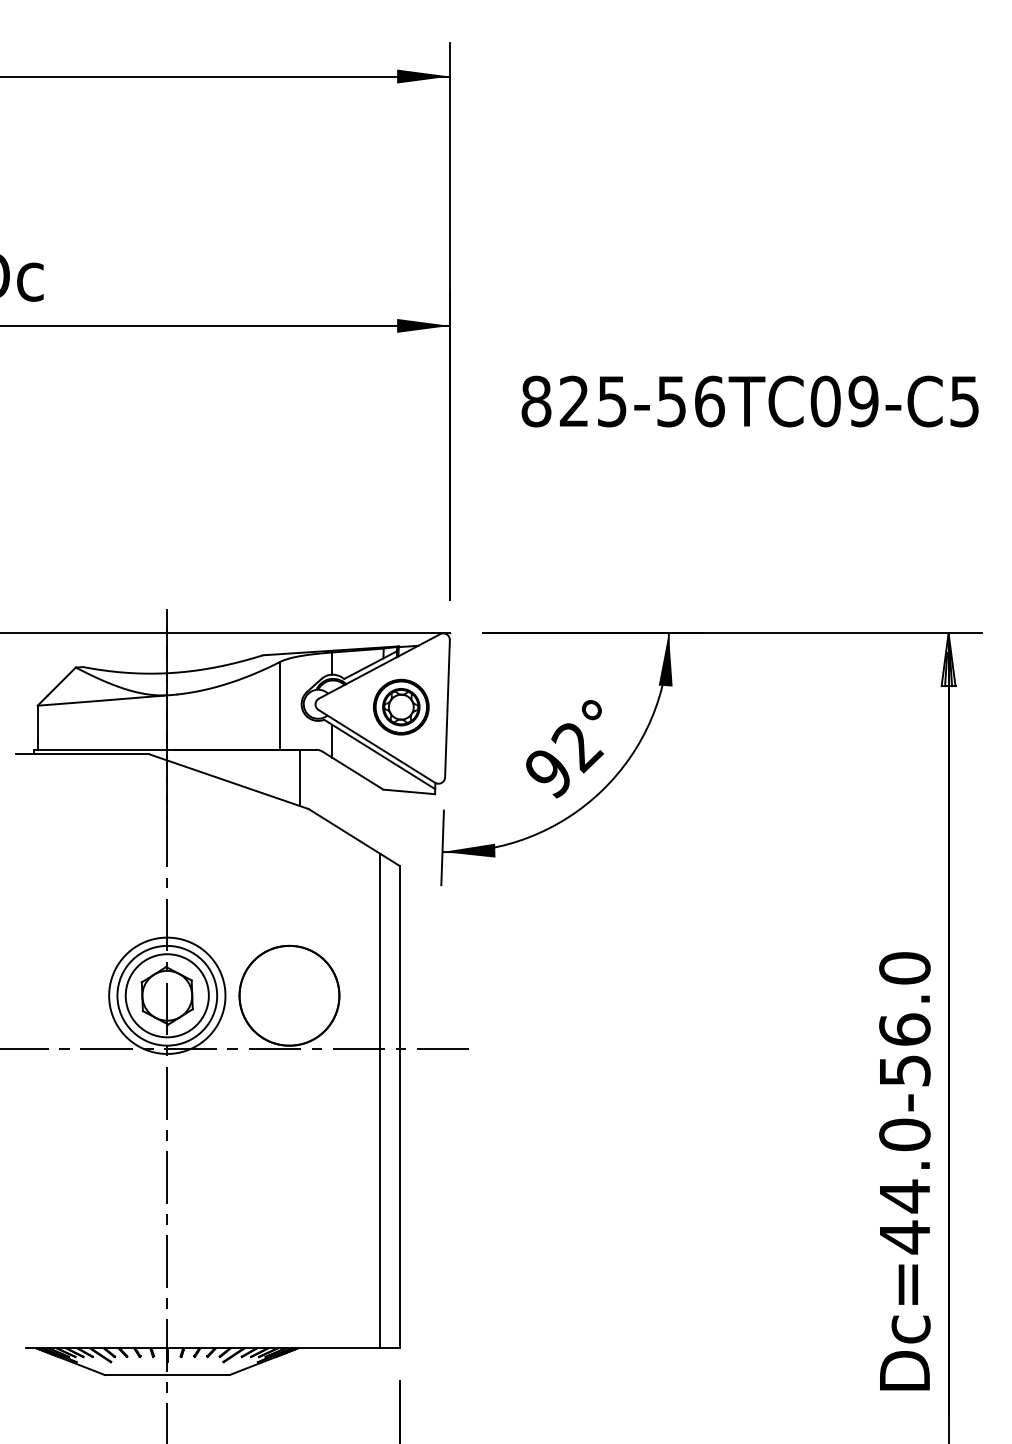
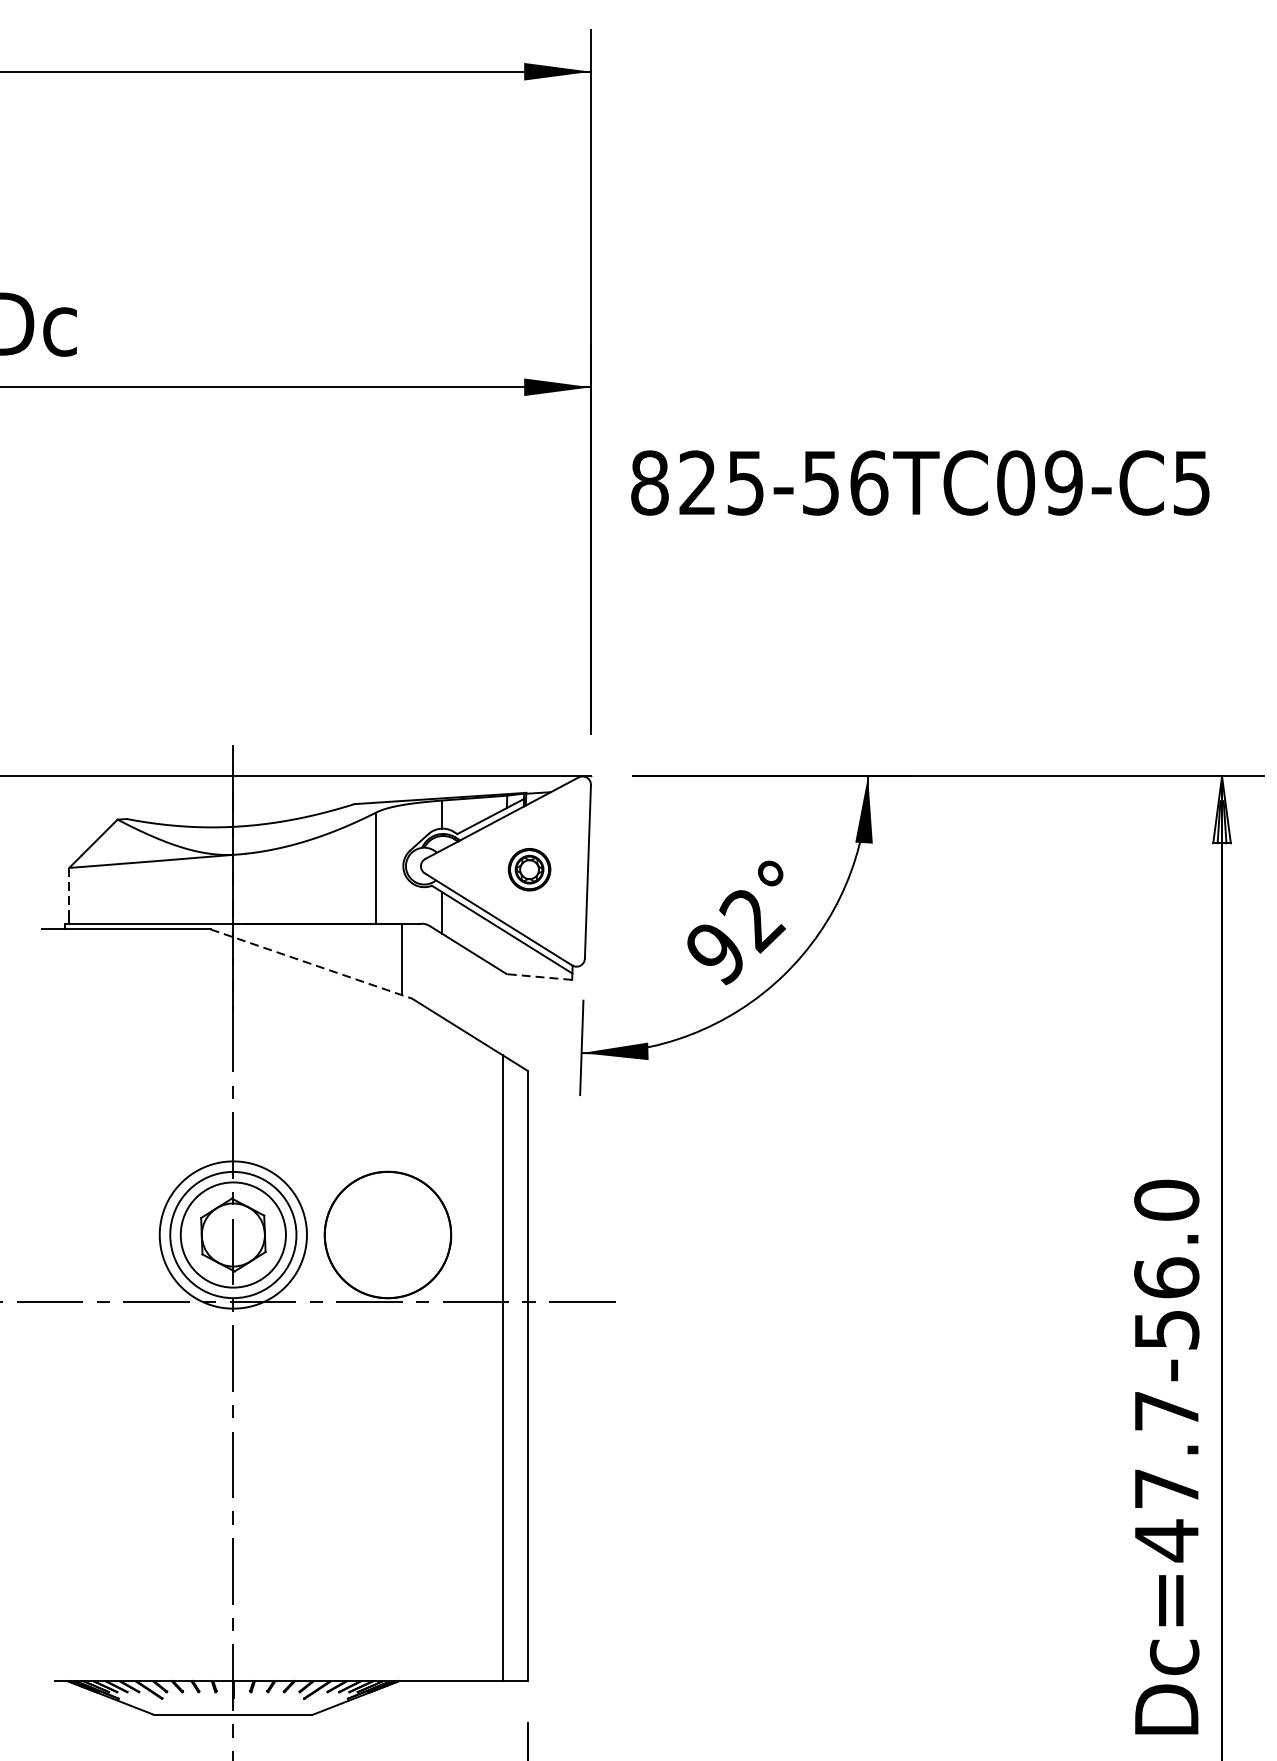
text: (749, 401) -> (919, 482), moved
part: (401, 706) -> (529, 868), size x0.6
line: (37, 724) -> (69, 891), solid -> dashed
line: (229, 781) -> (312, 963), solid -> dashed
line: (409, 791) -> (539, 976), solid -> dashed
text: (904, 1165) -> (1166, 1449), Dc=44.0-56.0 -> Dc=47.7-56.0

